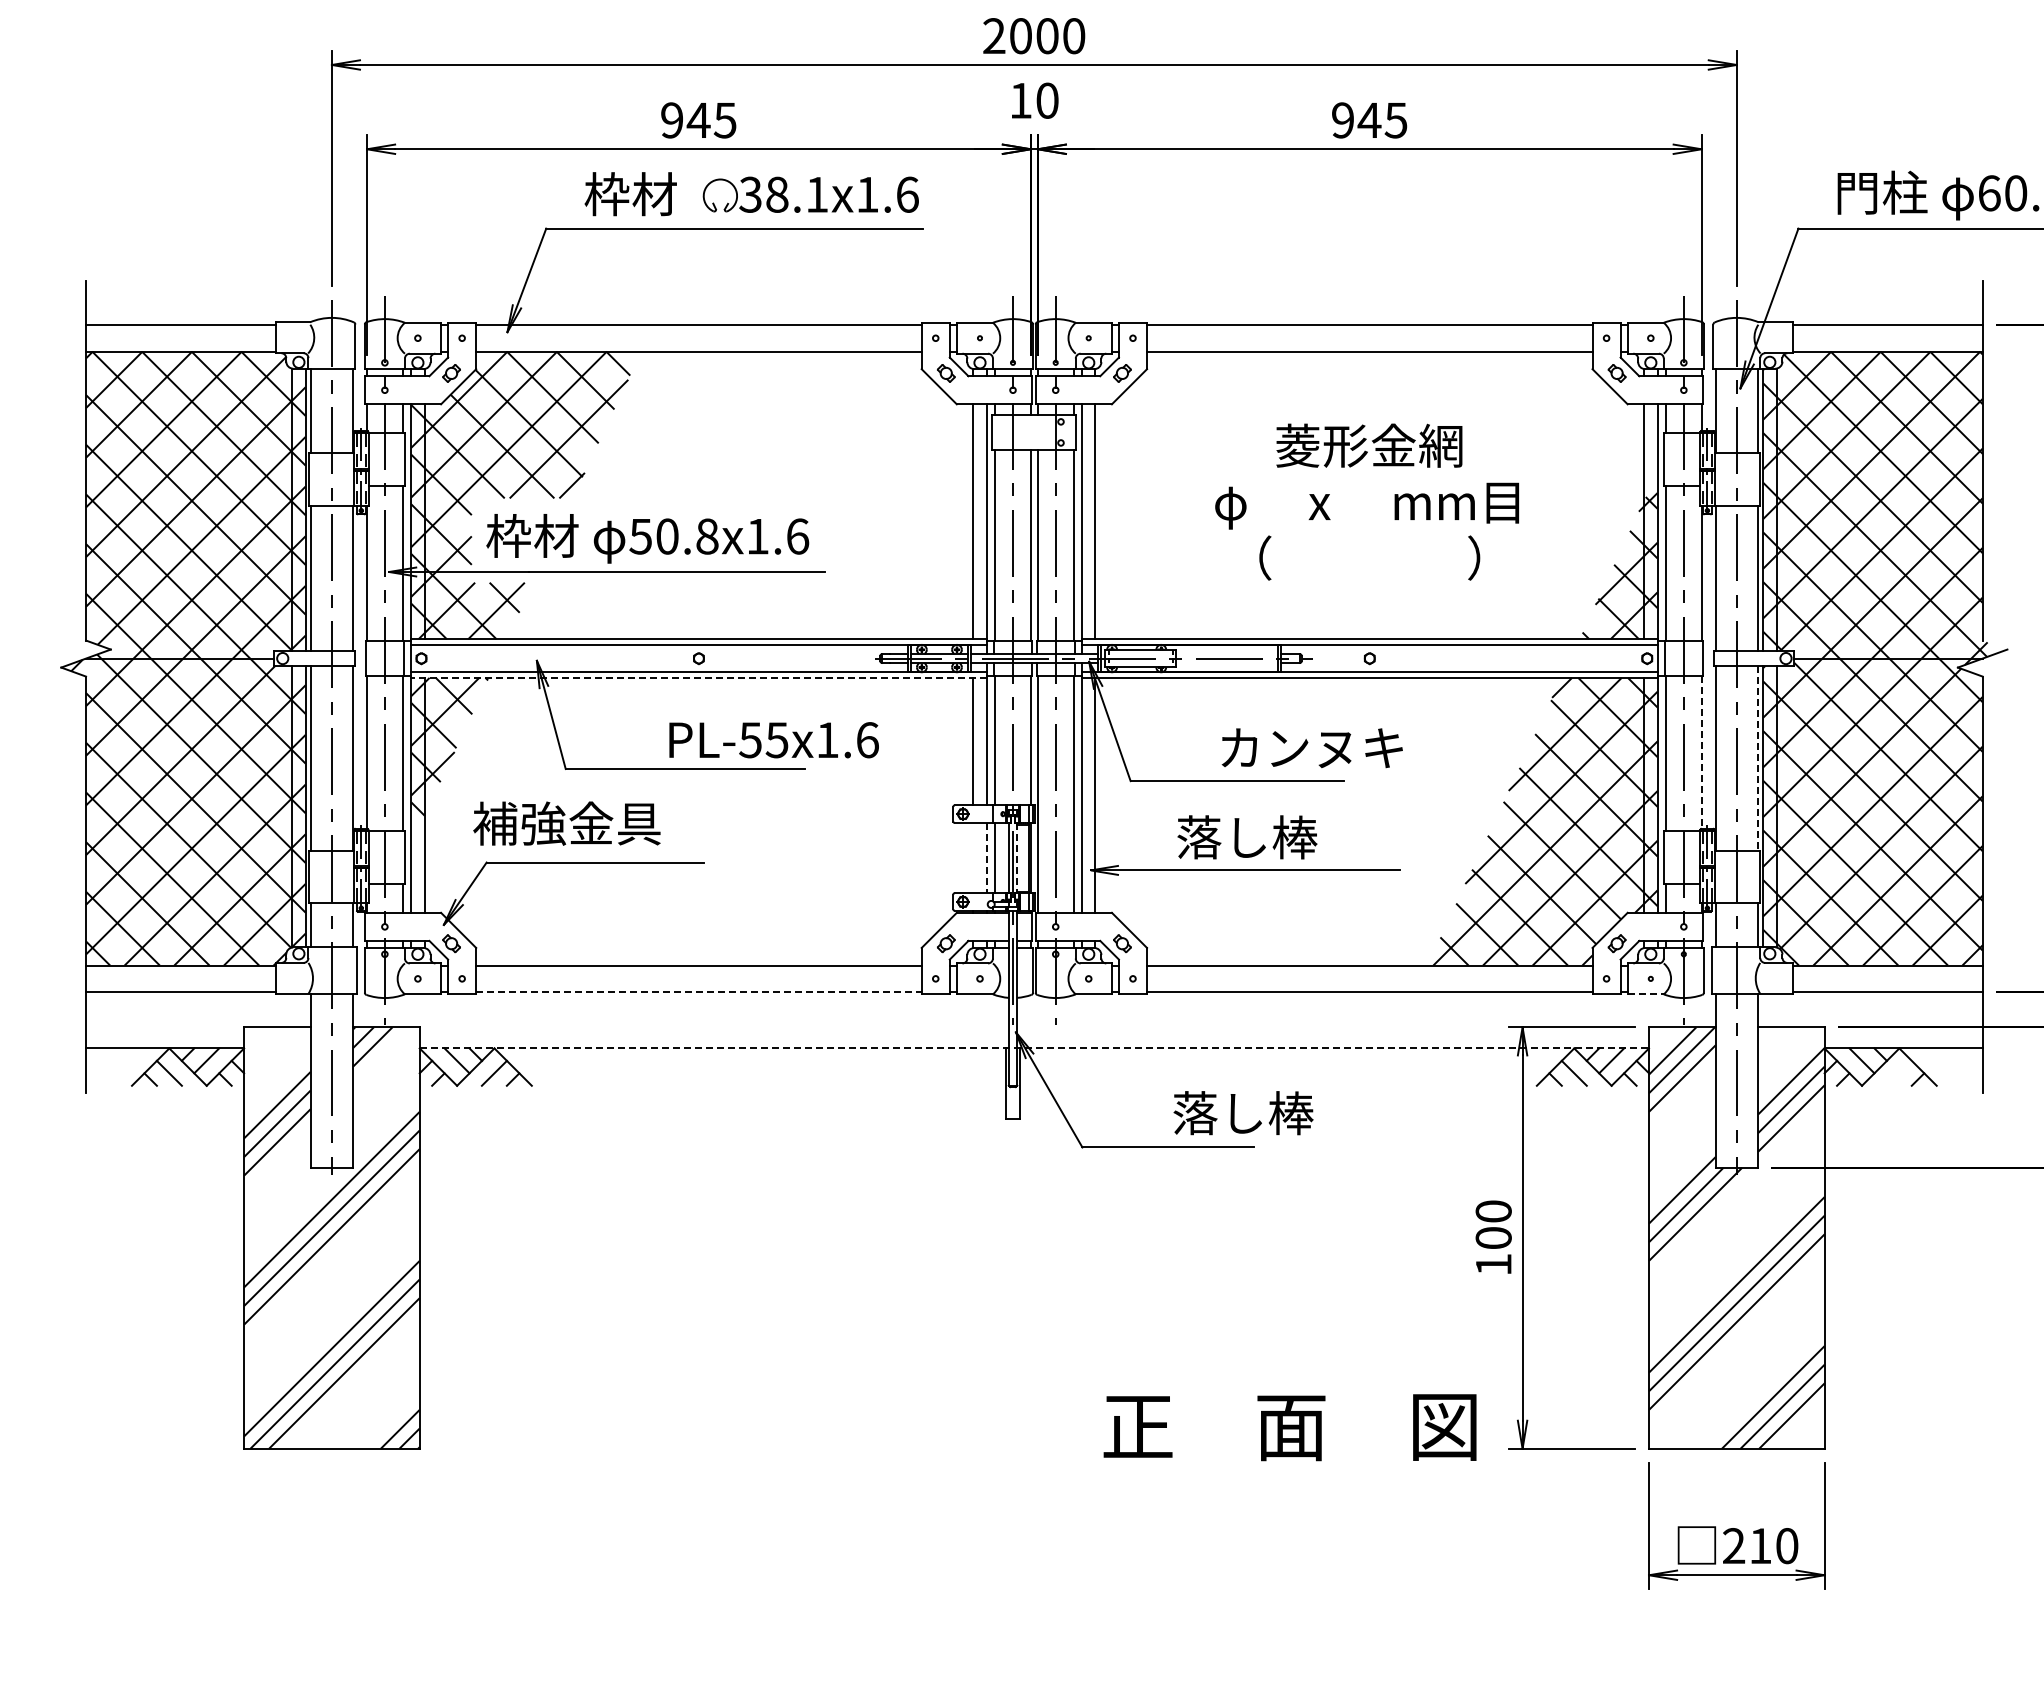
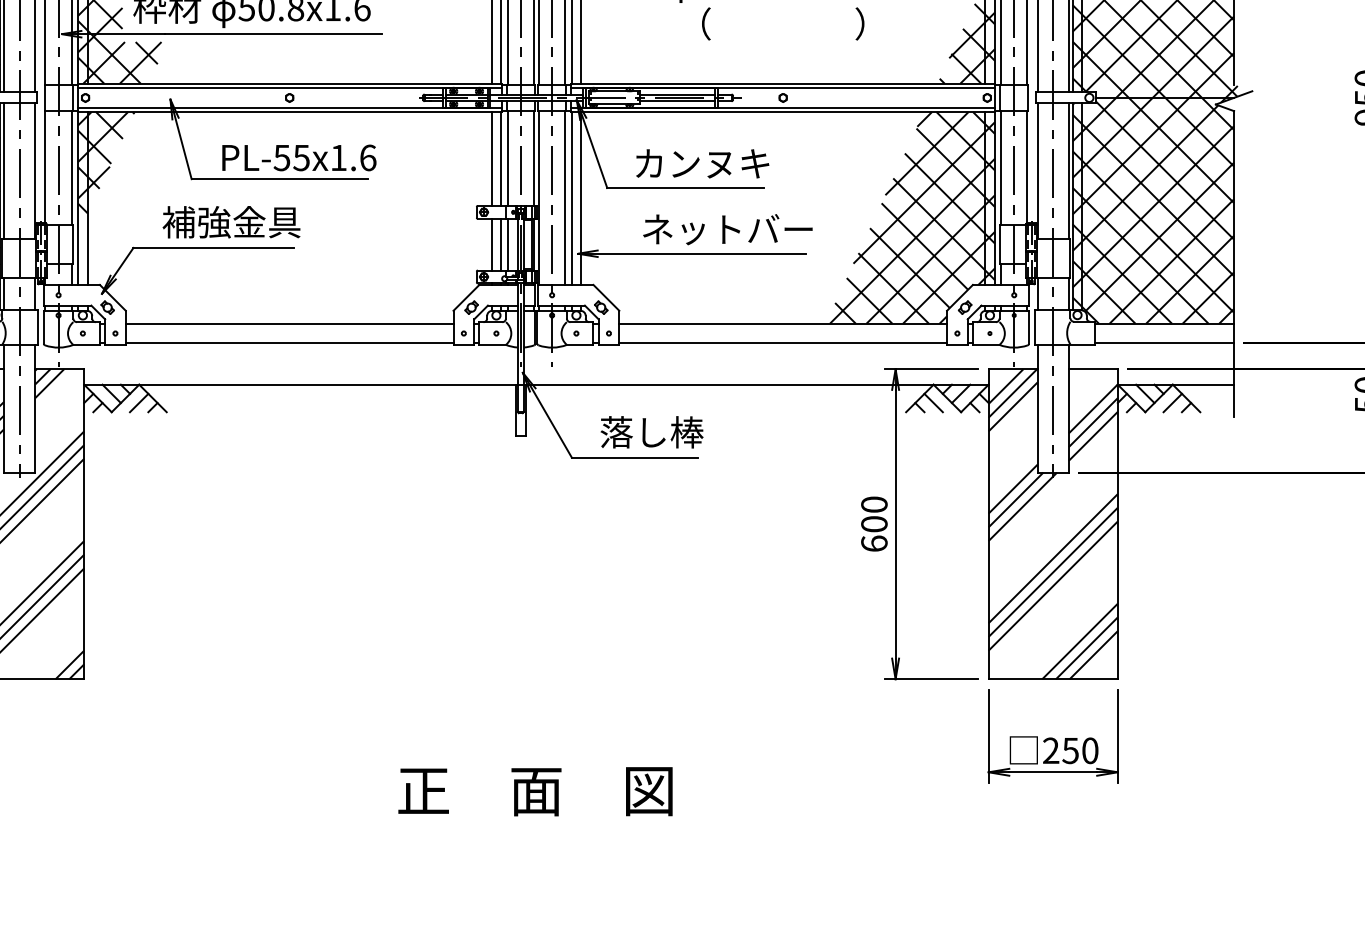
line: (1226, 654) -> (677, 94), added
line: (1226, 663) -> (677, 101), added
line: (698, 677) -> (289, 111), dashed -> solid
text: (773, 740) -> (298, 158), moved
text: (1311, 748) -> (702, 164), moved
line: (1701, 753) -> (1027, 167), dashed -> solid
line: (1758, 758) -> (1069, 171), dashed -> solid
text: (566, 823) -> (231, 222), moved
text: (1293, 837) -> (727, 229), 落し棒 -> ネットバー
line: (973, 857) -> (491, 244), added
line: (986, 858) -> (501, 244), dashed -> solid
line: (1017, 858) -> (524, 244), dashed -> solid
line: (698, 992) -> (289, 343), dashed -> solid
line: (1646, 994) -> (986, 345), dashed -> solid
line: (1034, 1048) -> (536, 384), dashed -> solid
line: (1898, 1072) -> (1172, 402), added
text: (1243, 1113) -> (652, 432), moved
text: (1493, 1264) -> (874, 543), 100 -> 600
text: (1289, 1427) -> (535, 791), moved
text: (1760, 1546) -> (1070, 751), 210 -> 250

